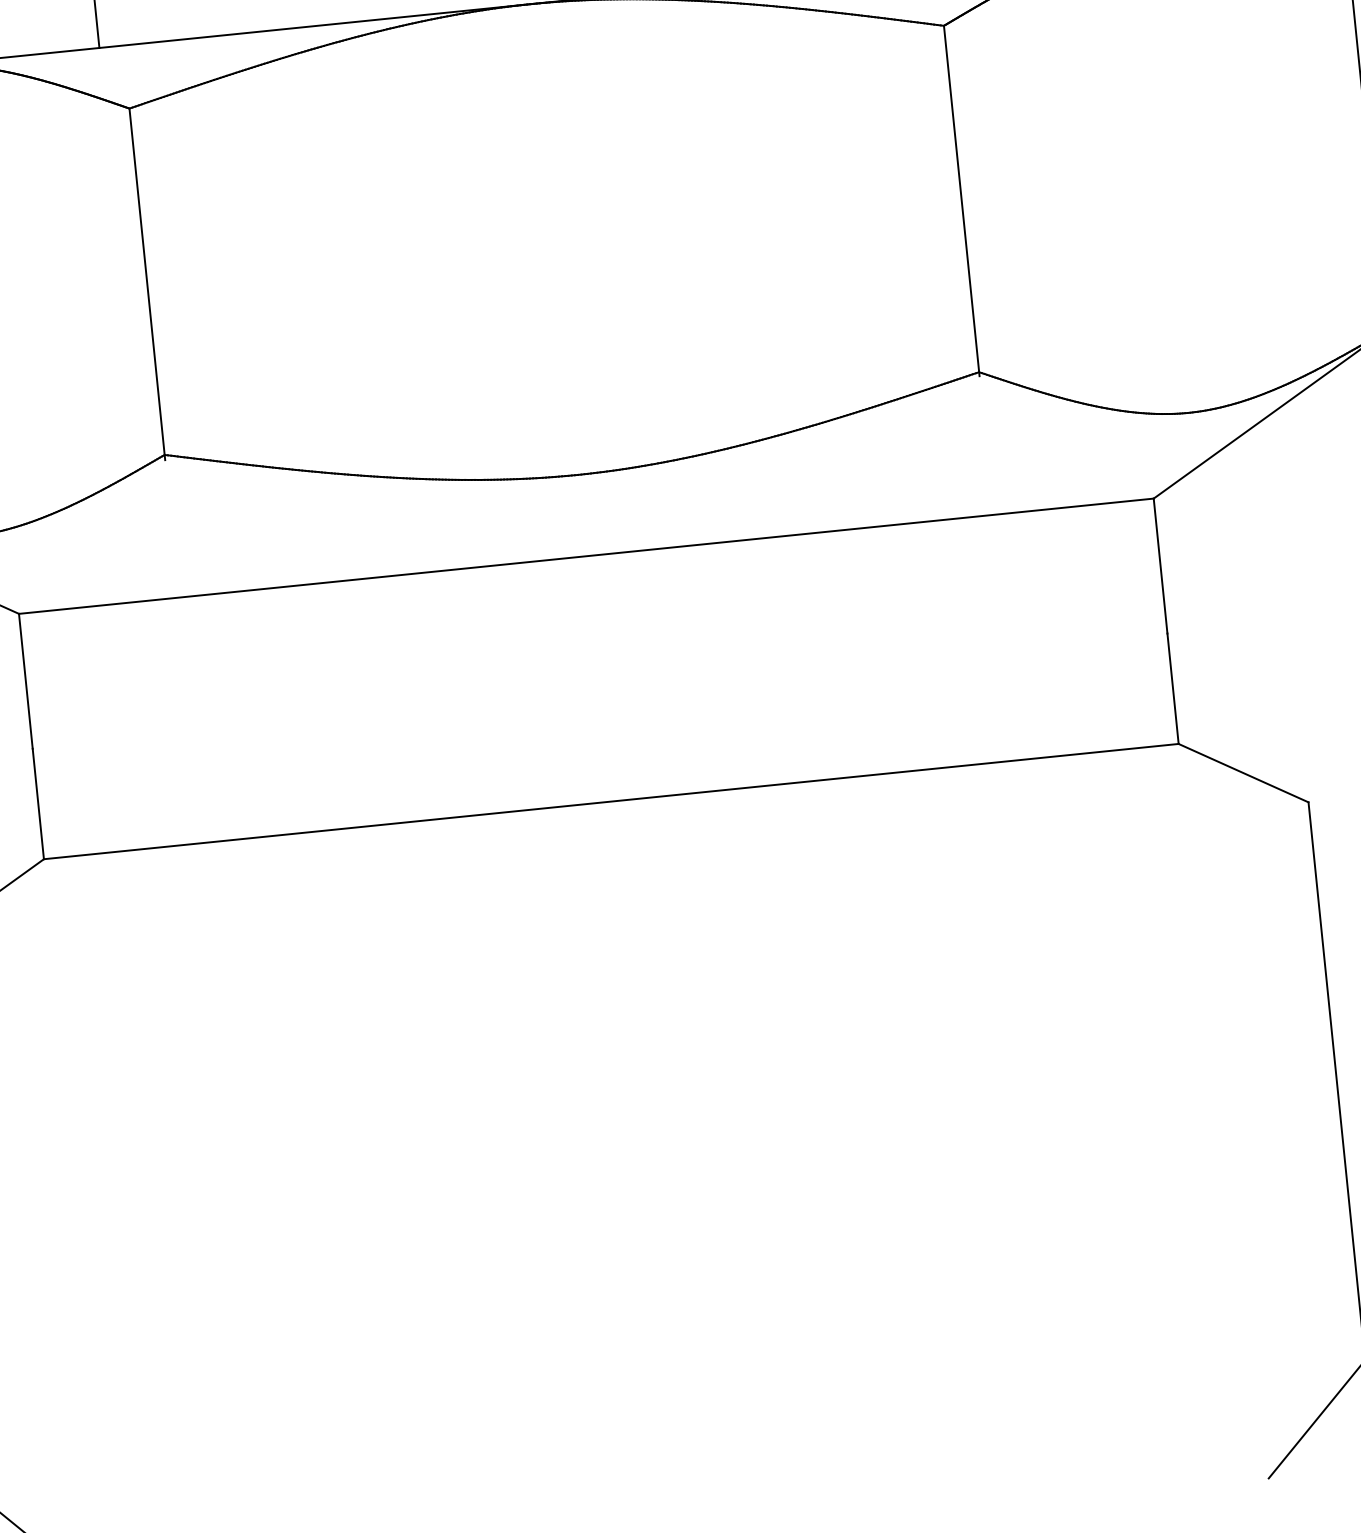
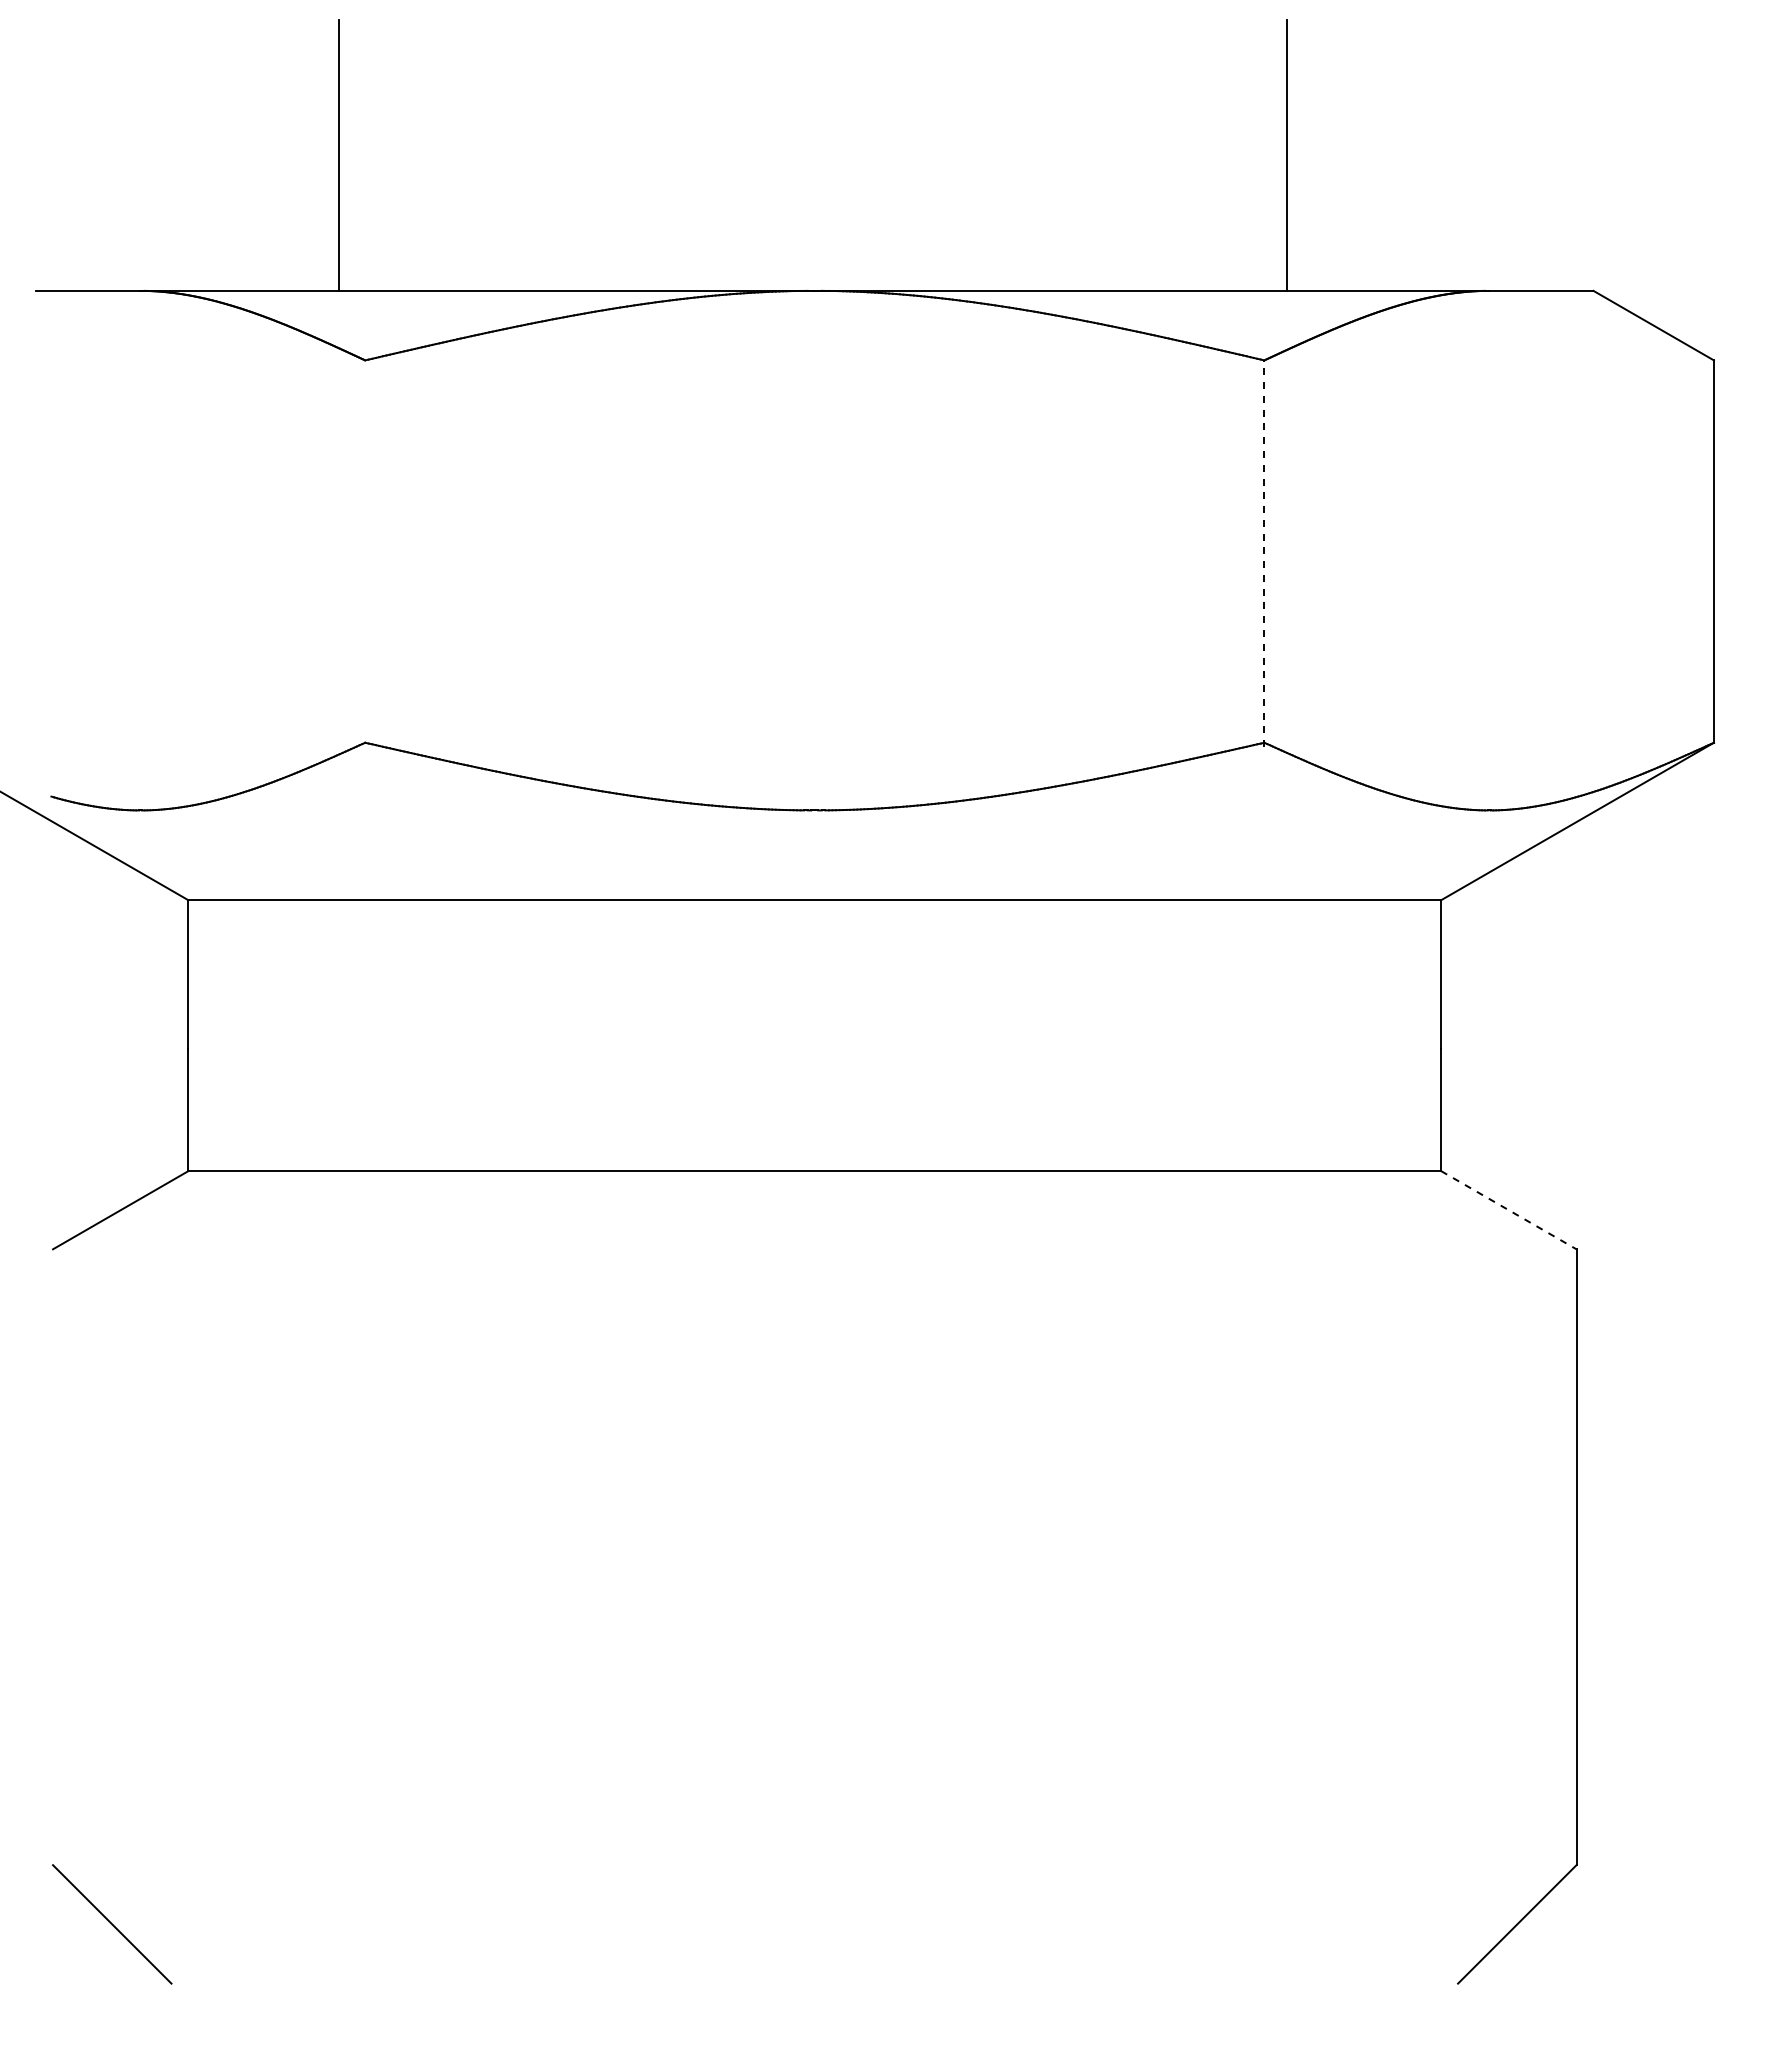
line: (961, 200) -> (1264, 553), solid -> dashed
line: (147, 284) -> (365, 554), removed
line: (1244, 773) -> (1509, 1210), solid -> dashed

